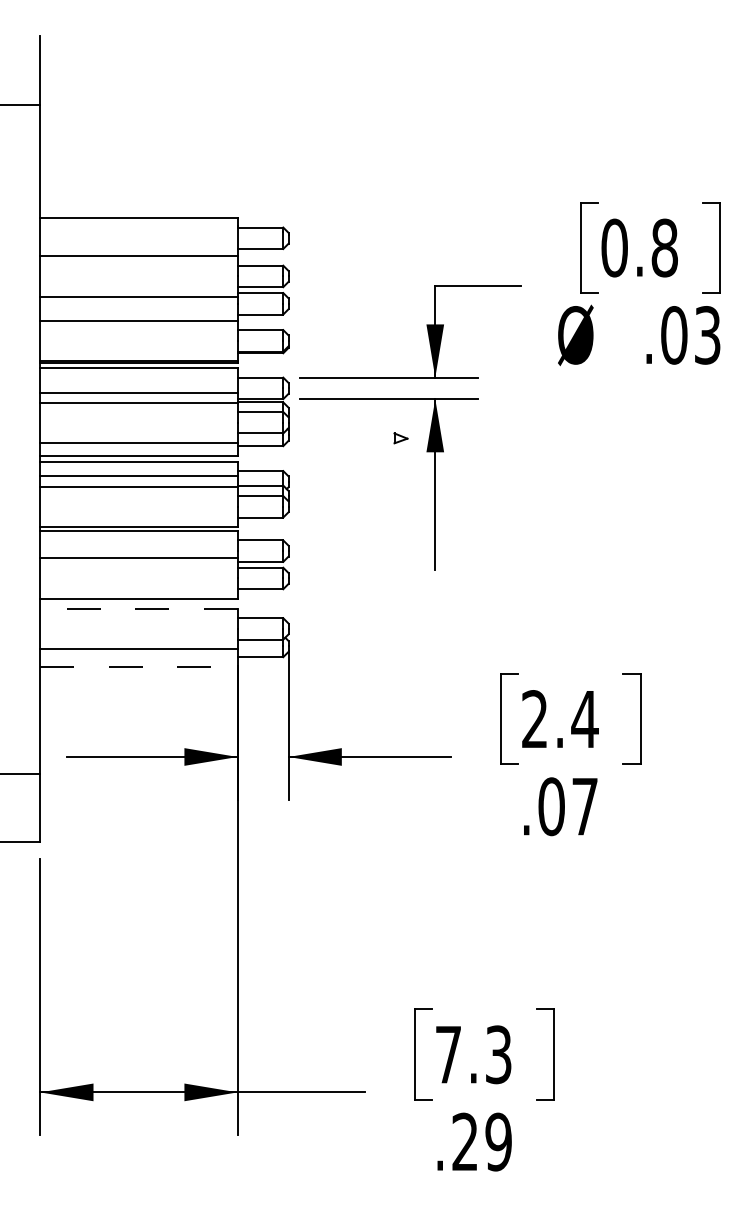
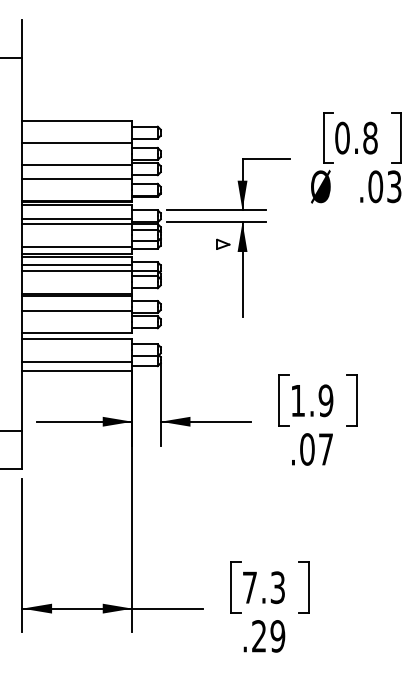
part: (401, 437) -> (223, 243), size x1.67
line: (139, 609) -> (77, 339), dashed -> solid
line: (139, 666) -> (77, 371), dashed -> solid
text: (560, 718) -> (312, 400), 2.4 -> 1.9

